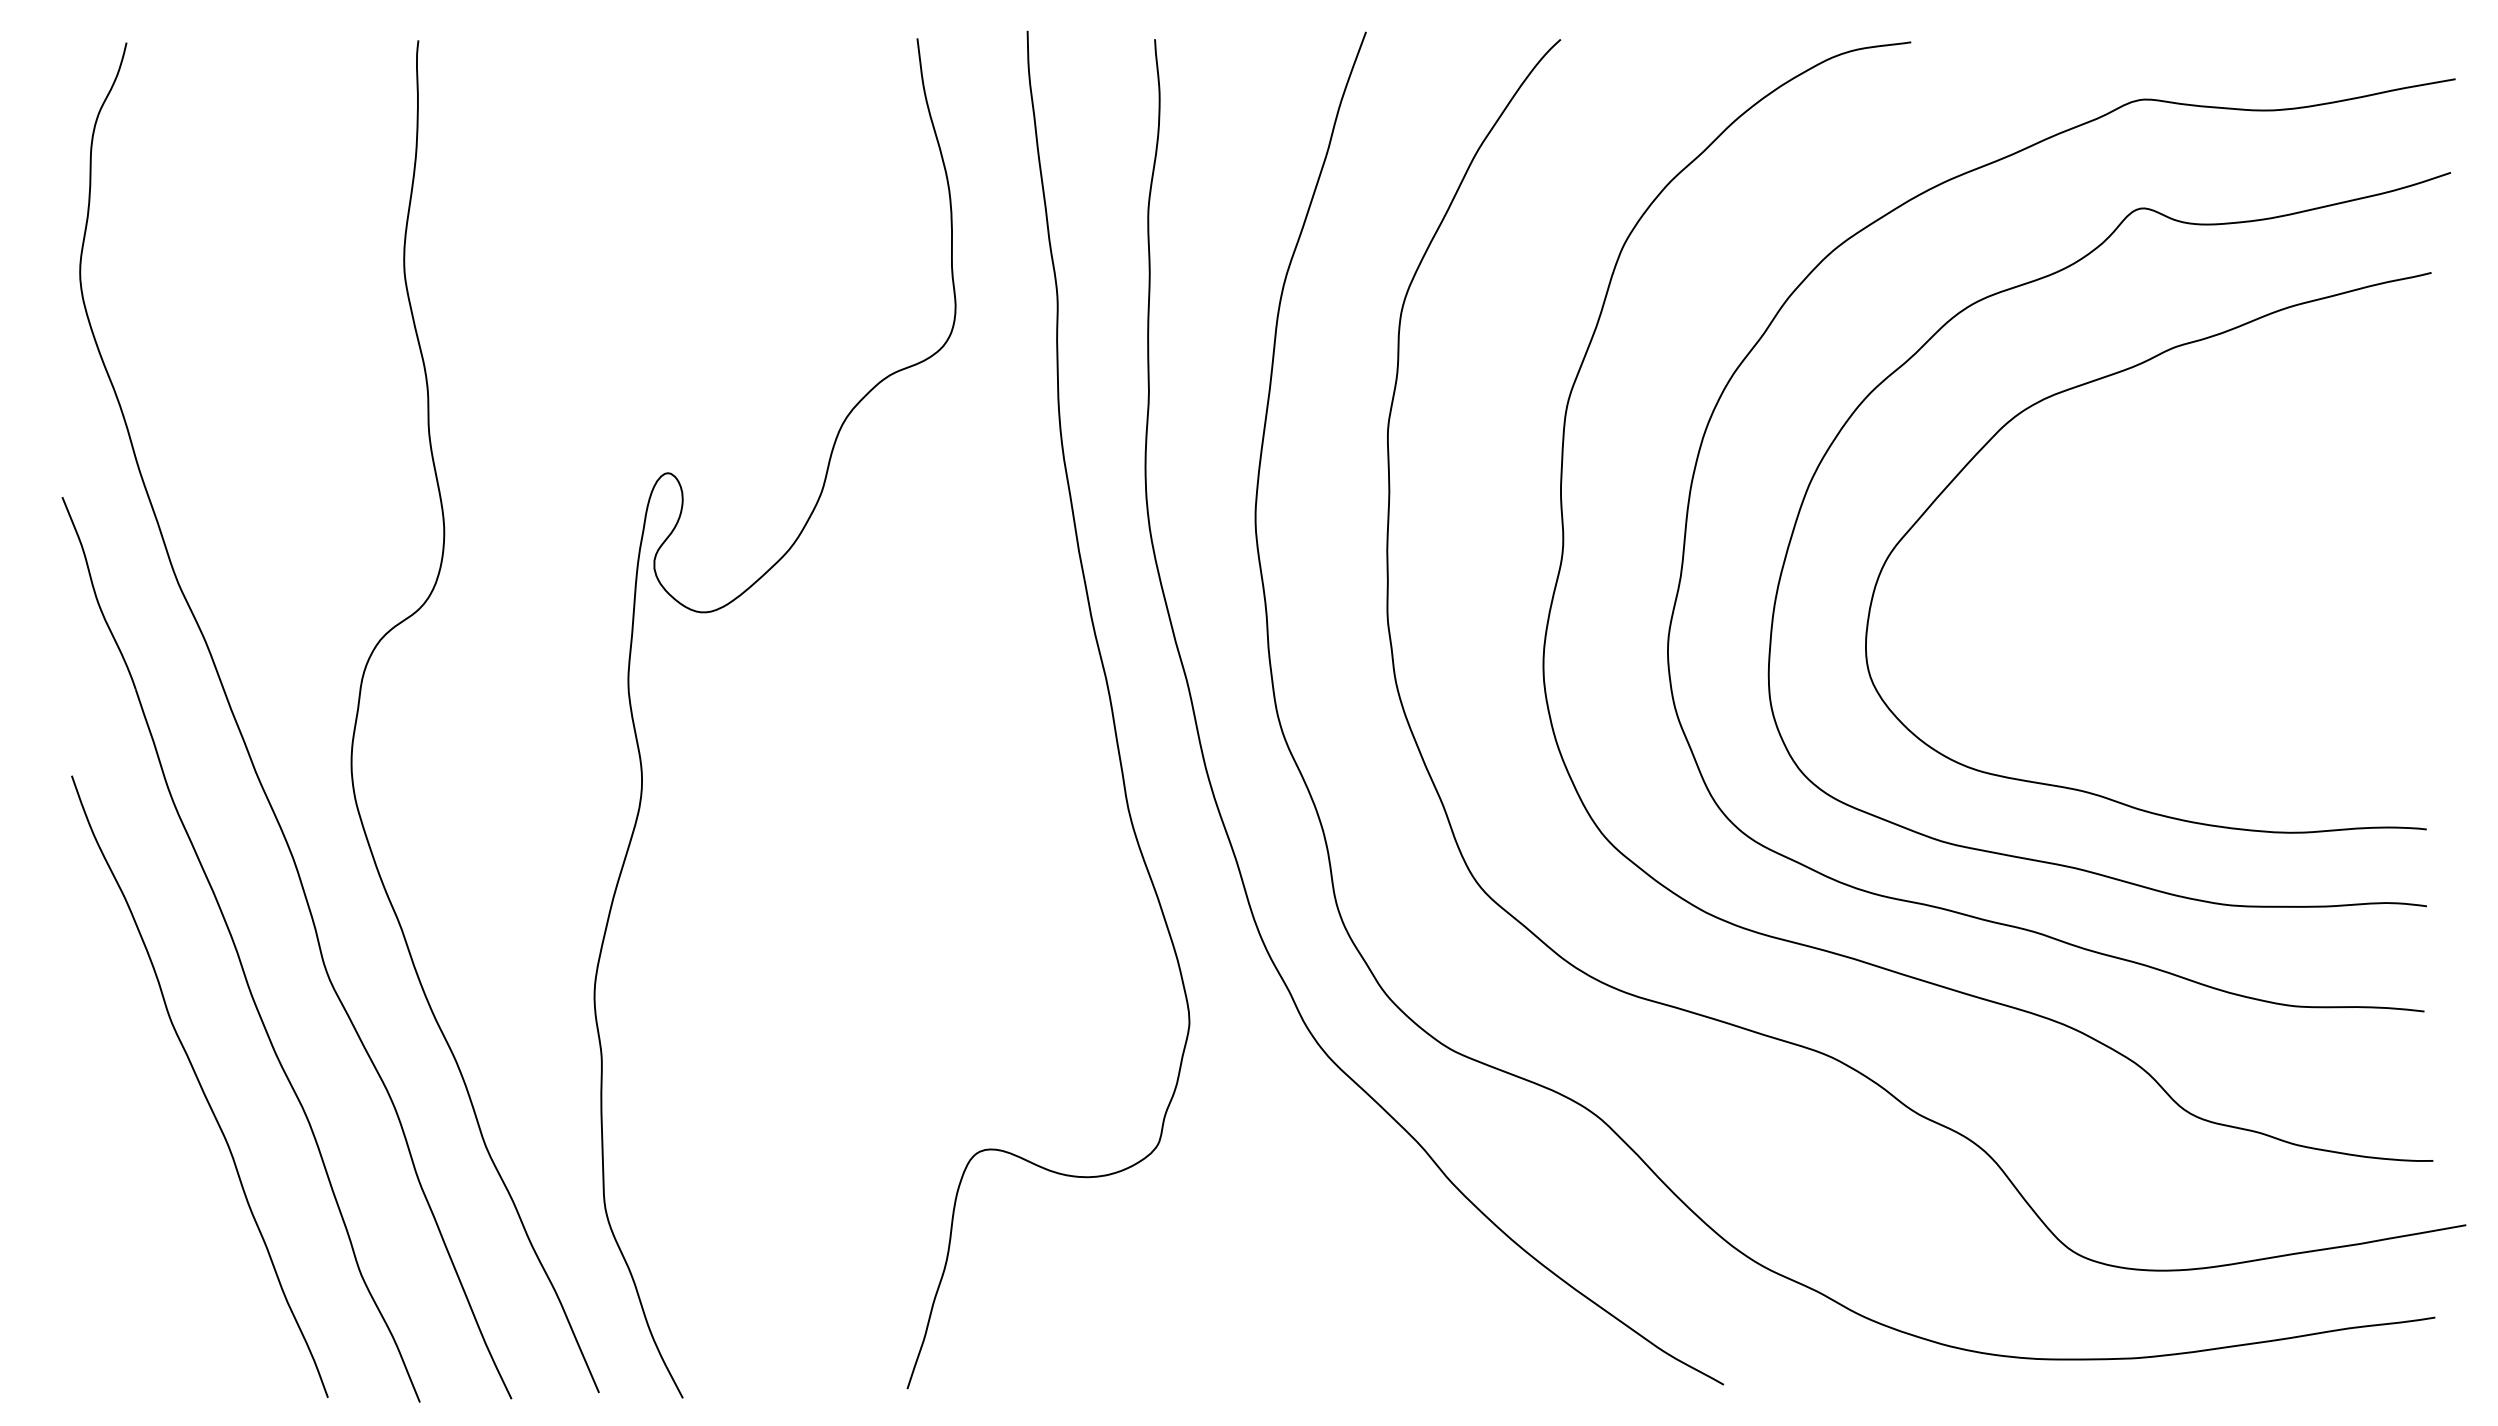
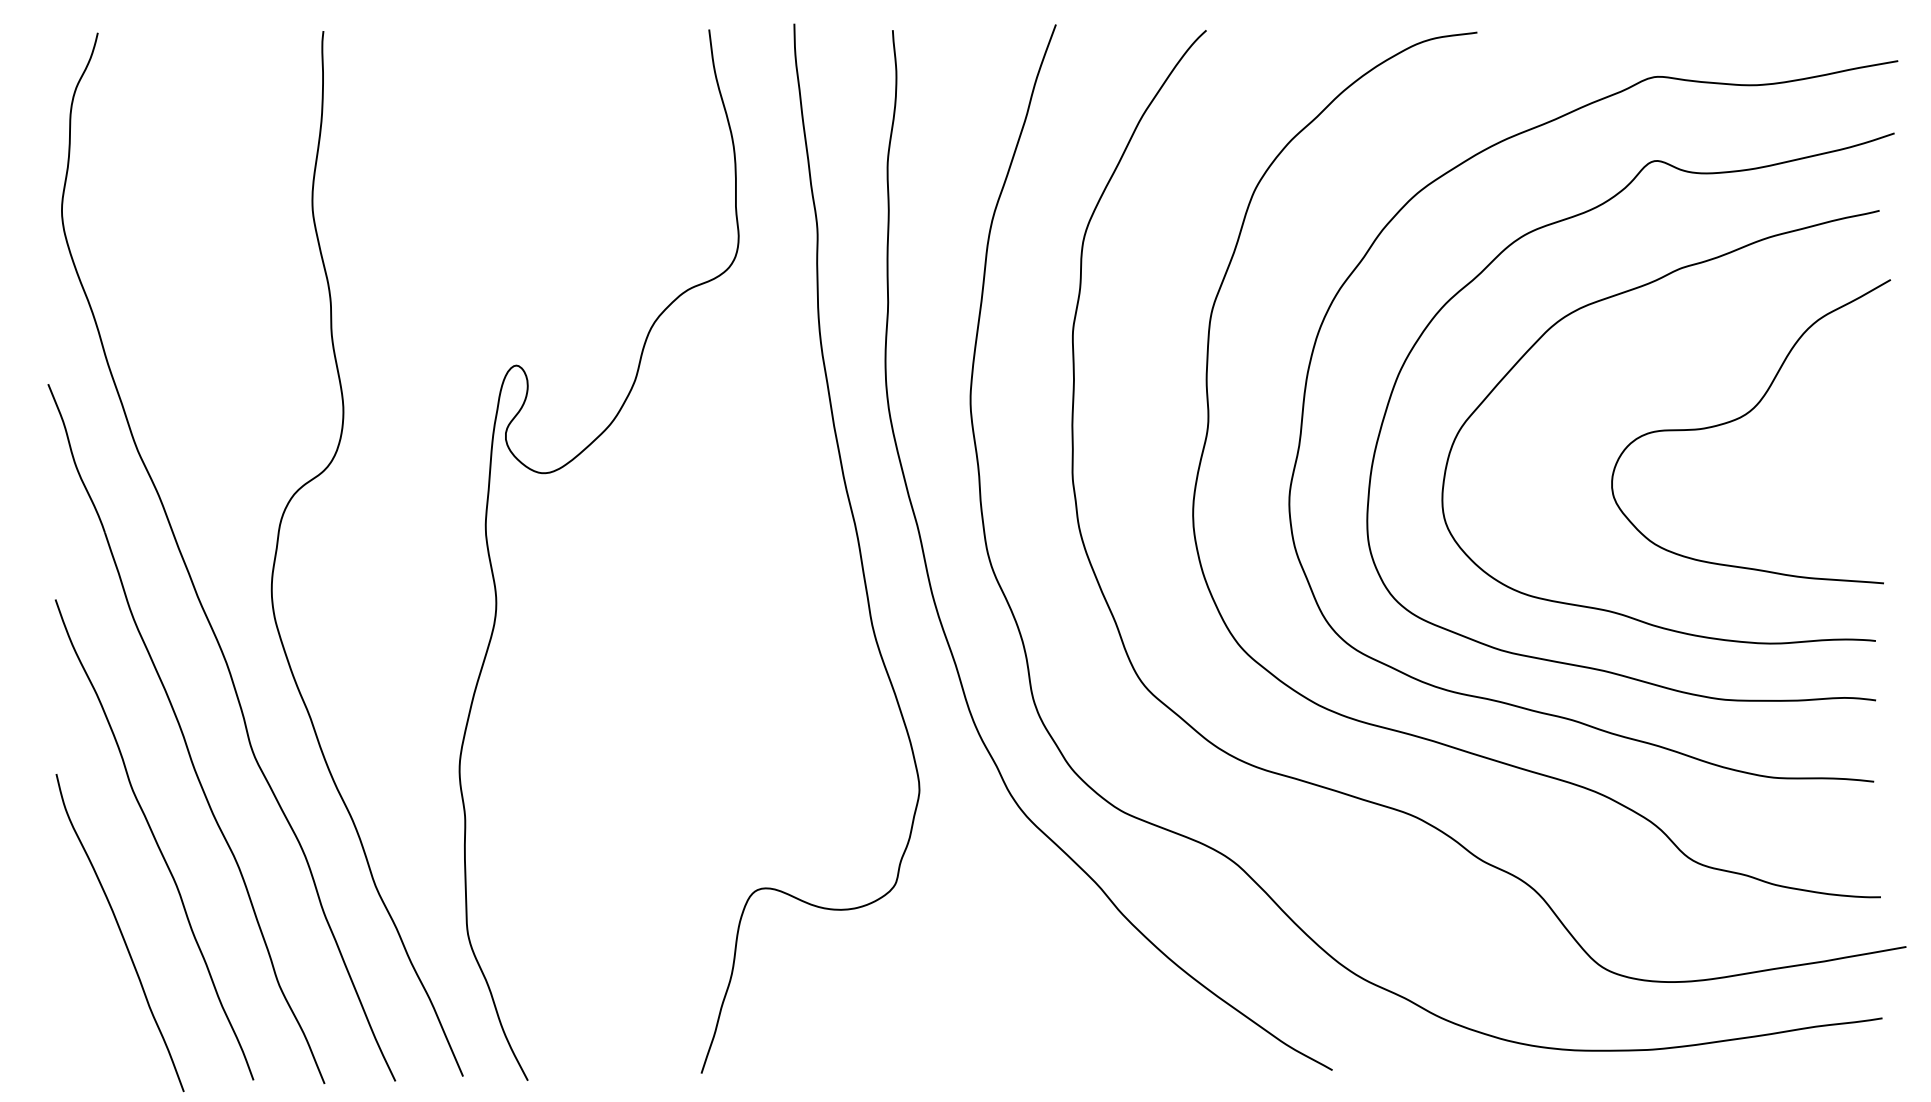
curve: (2255, 539) -> (1743, 416), added
curve: (155, 1206) -> (120, 932), added

